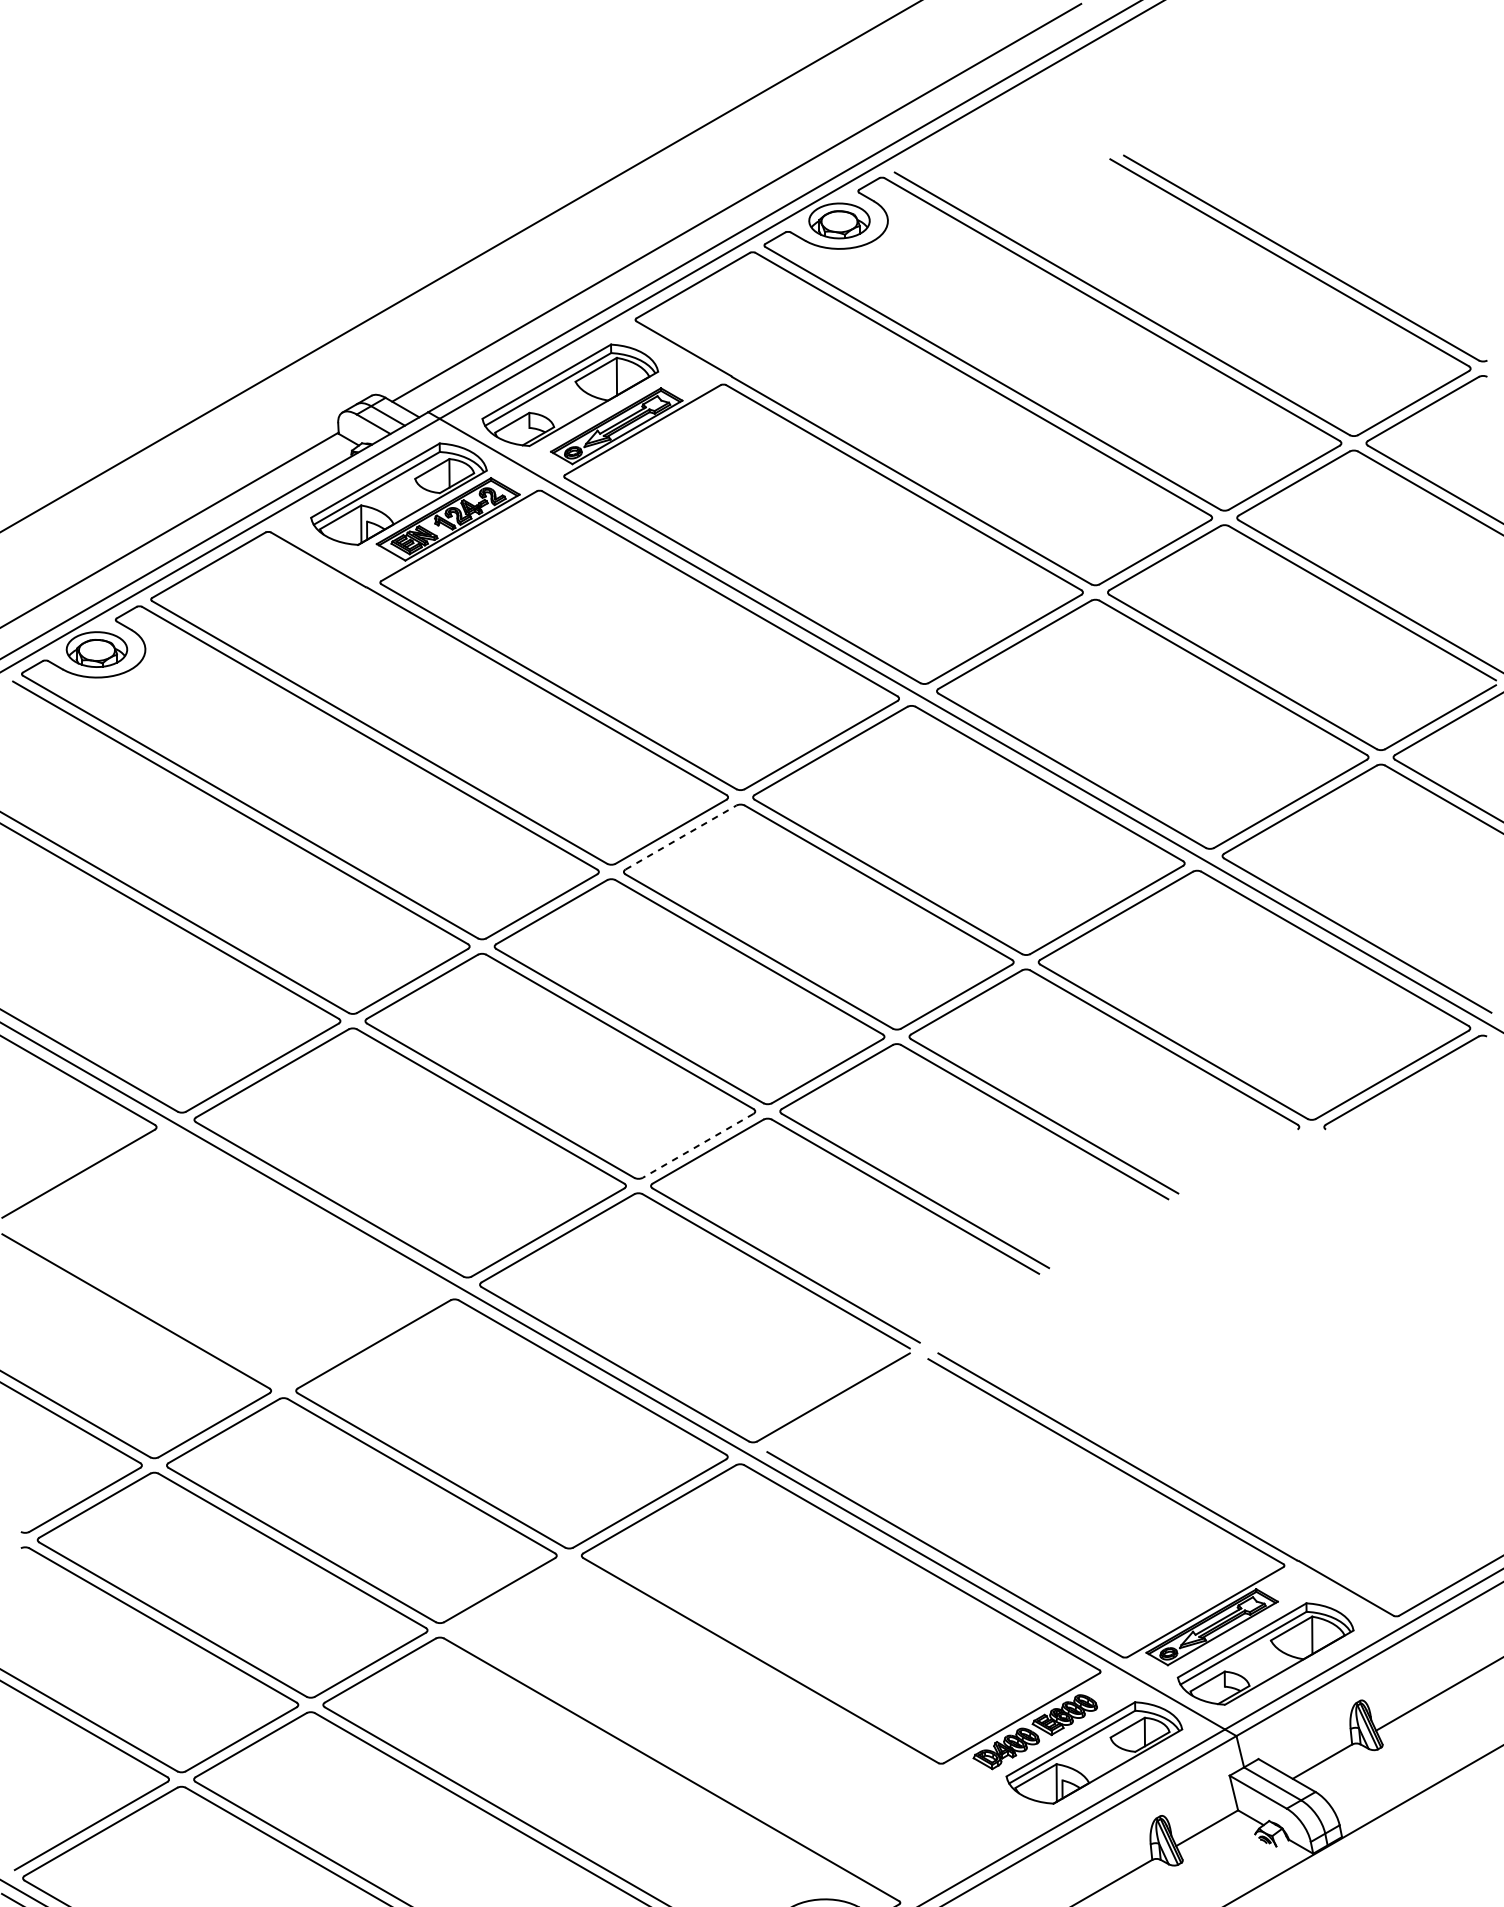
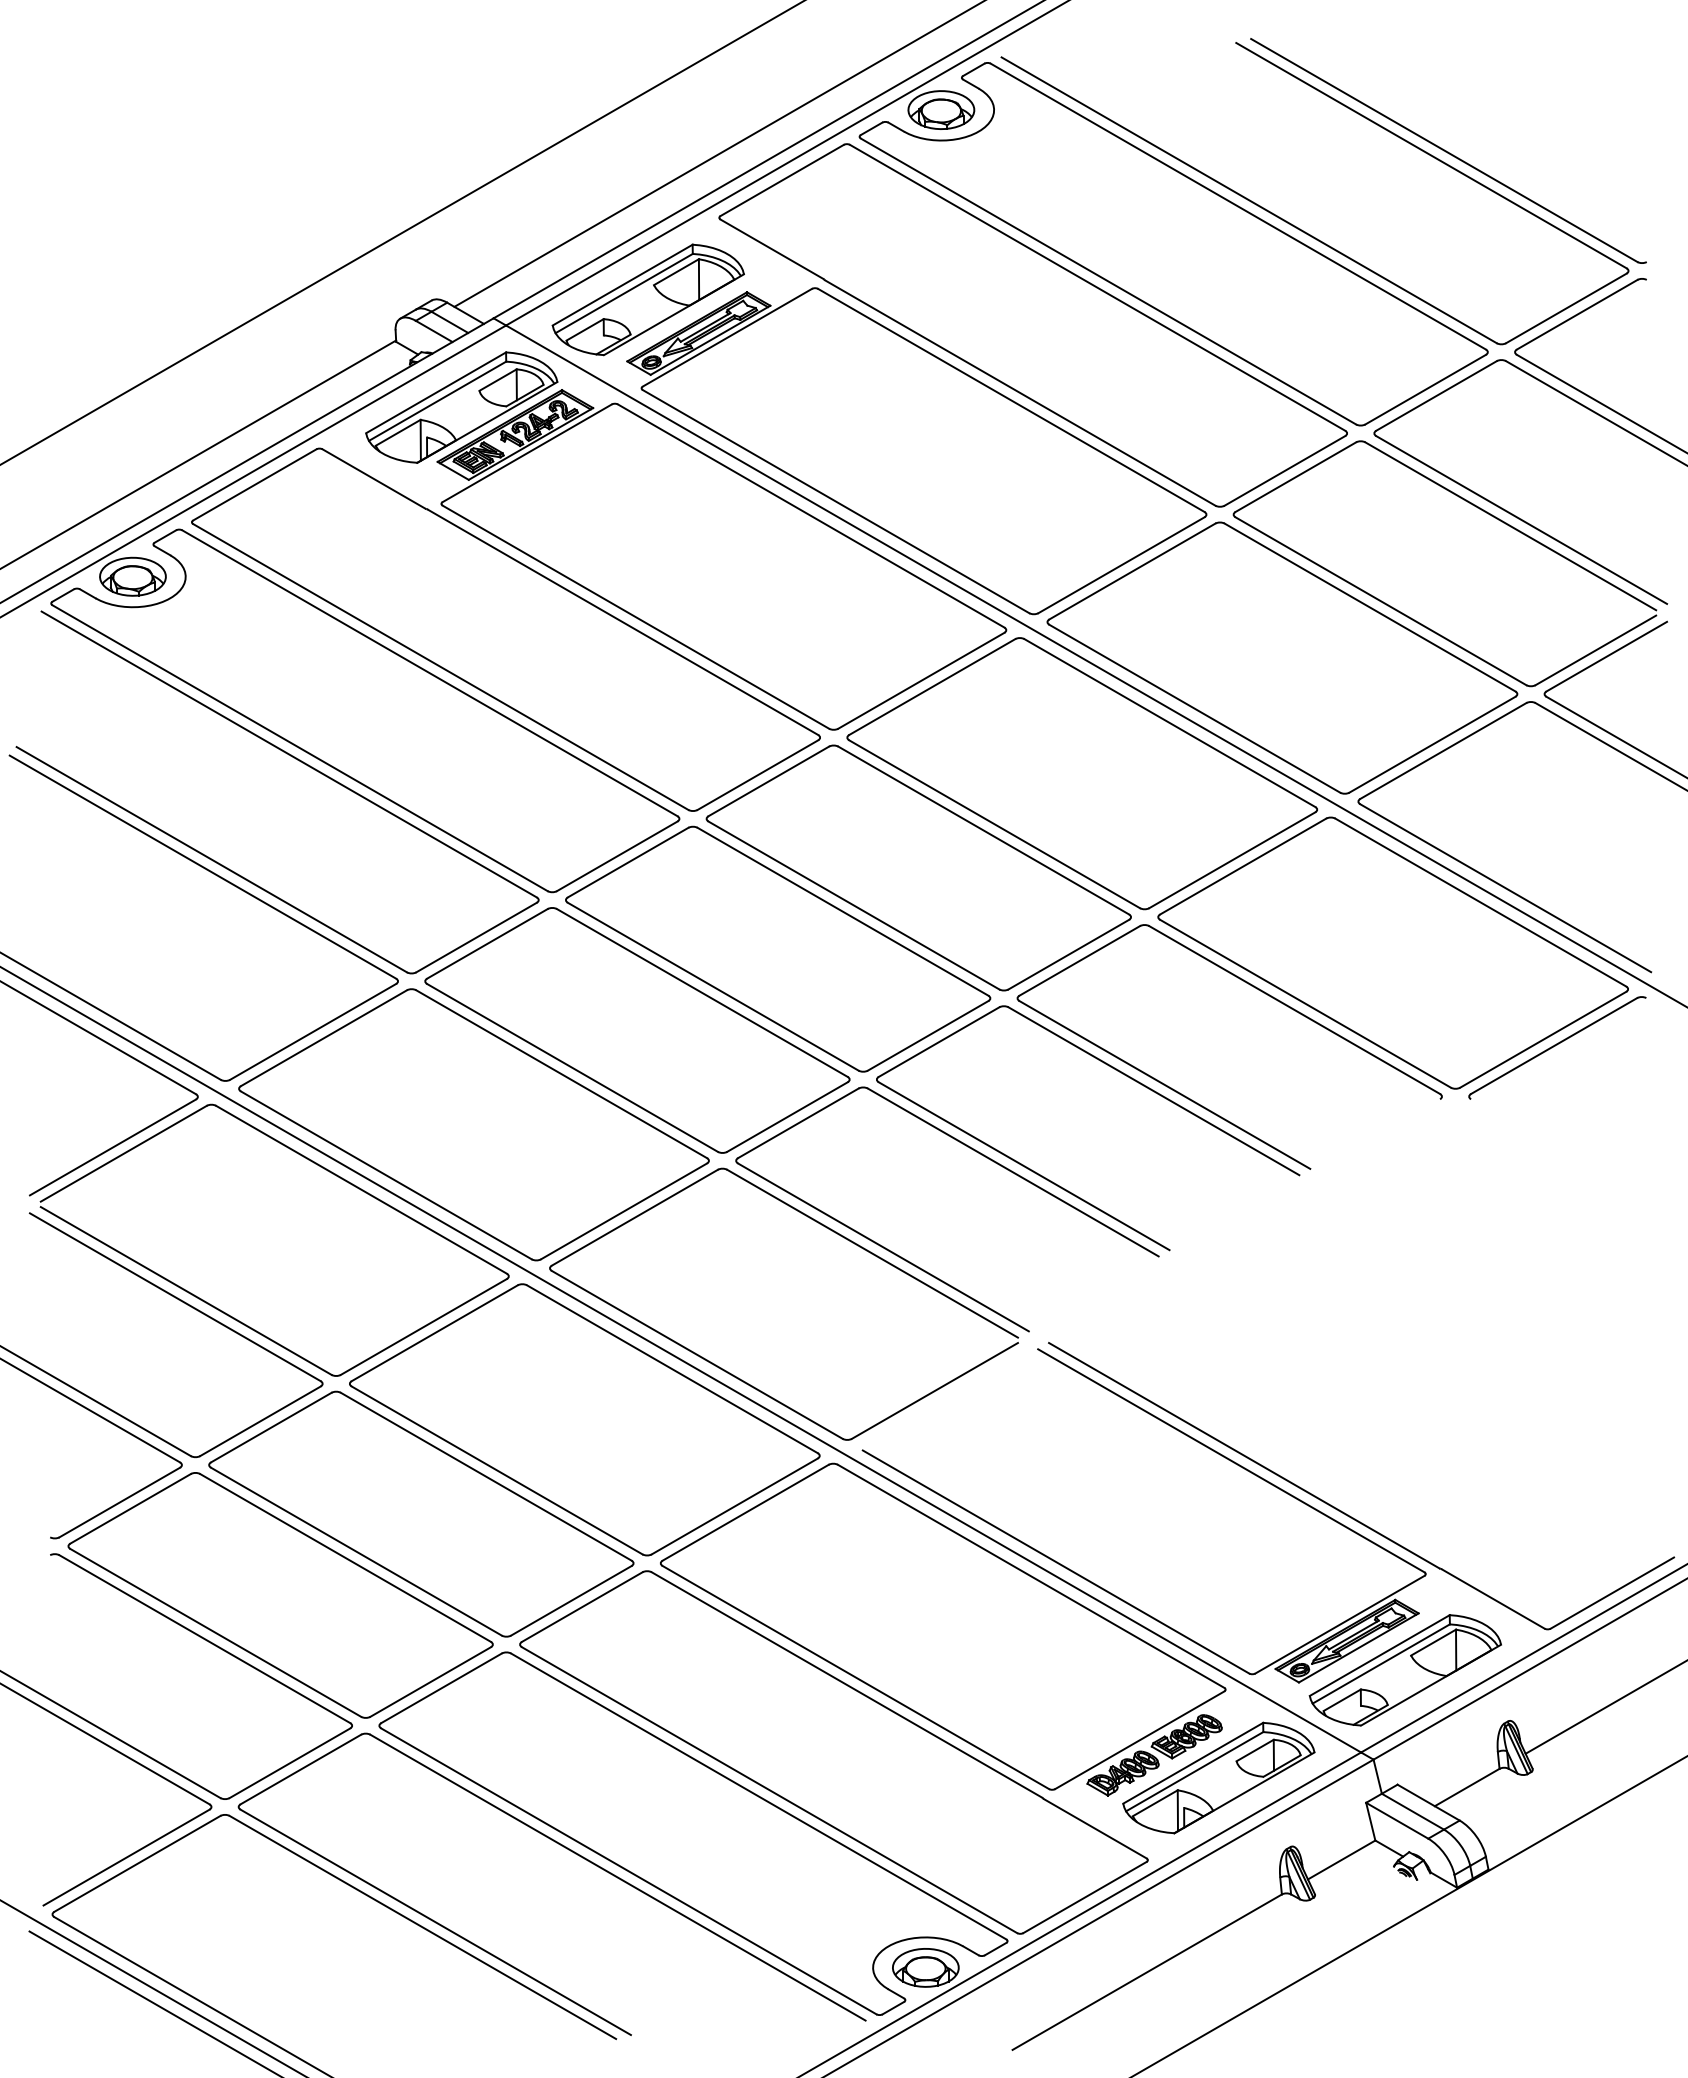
line: (680, 837) -> (768, 781), dashed -> solid
line: (698, 1146) -> (787, 1117), dashed -> solid
part: (262, 1188) -> (313, 1163), added
part: (740, 1729) -> (833, 1752), added

